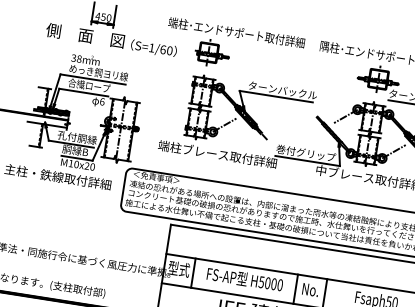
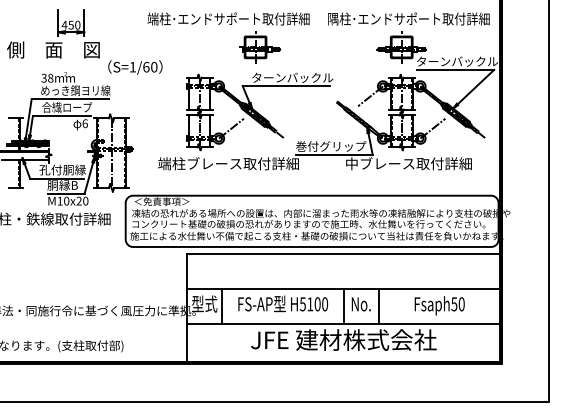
text: (154, 48) -> (135, 67), moved
part: (211, 53) -> (259, 47), moved
text: (267, 283) -> (310, 304), H5000 -> H5100

